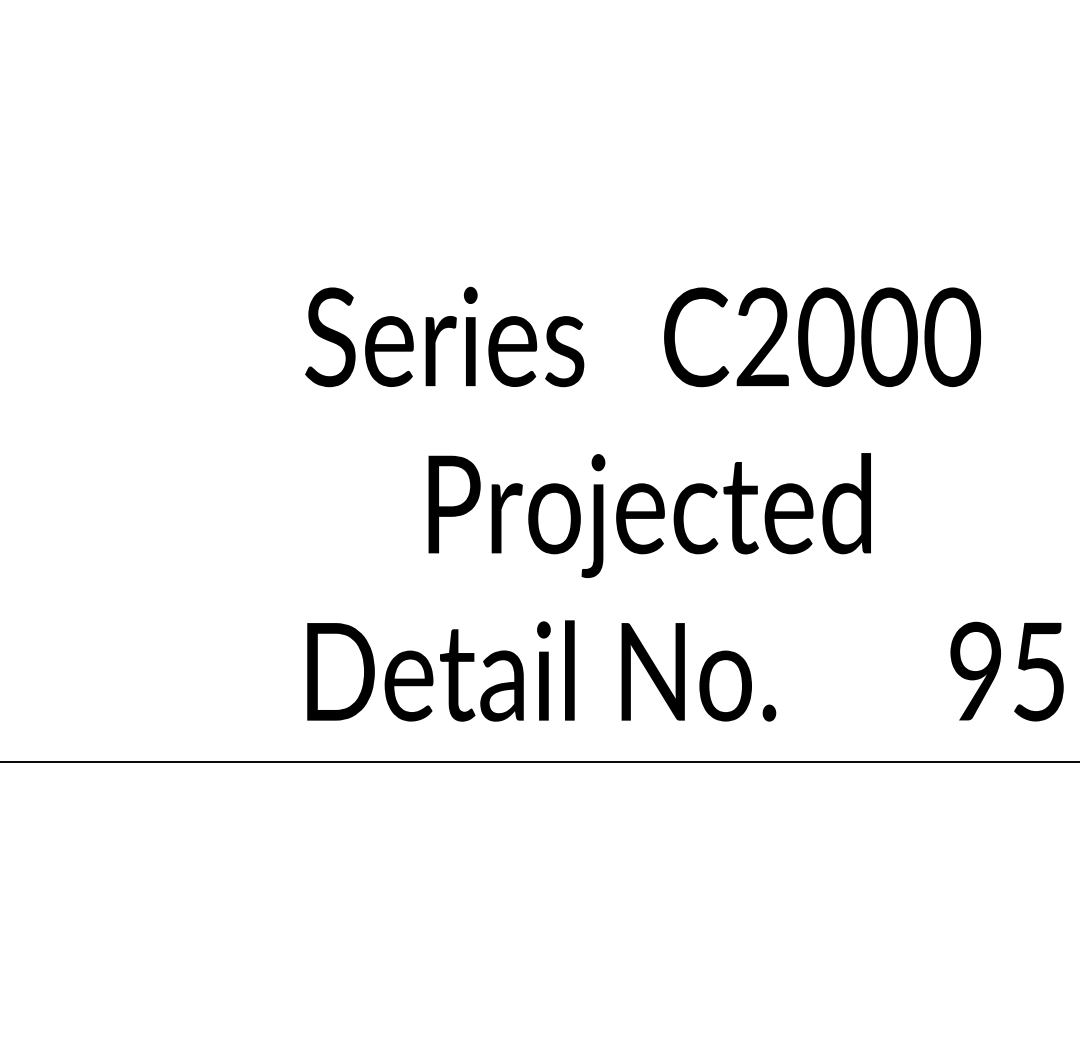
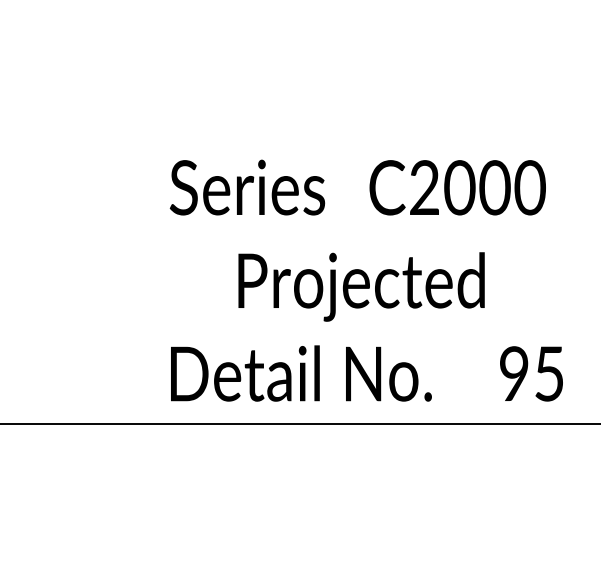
text: (1007, 670) -> (531, 373), moved

